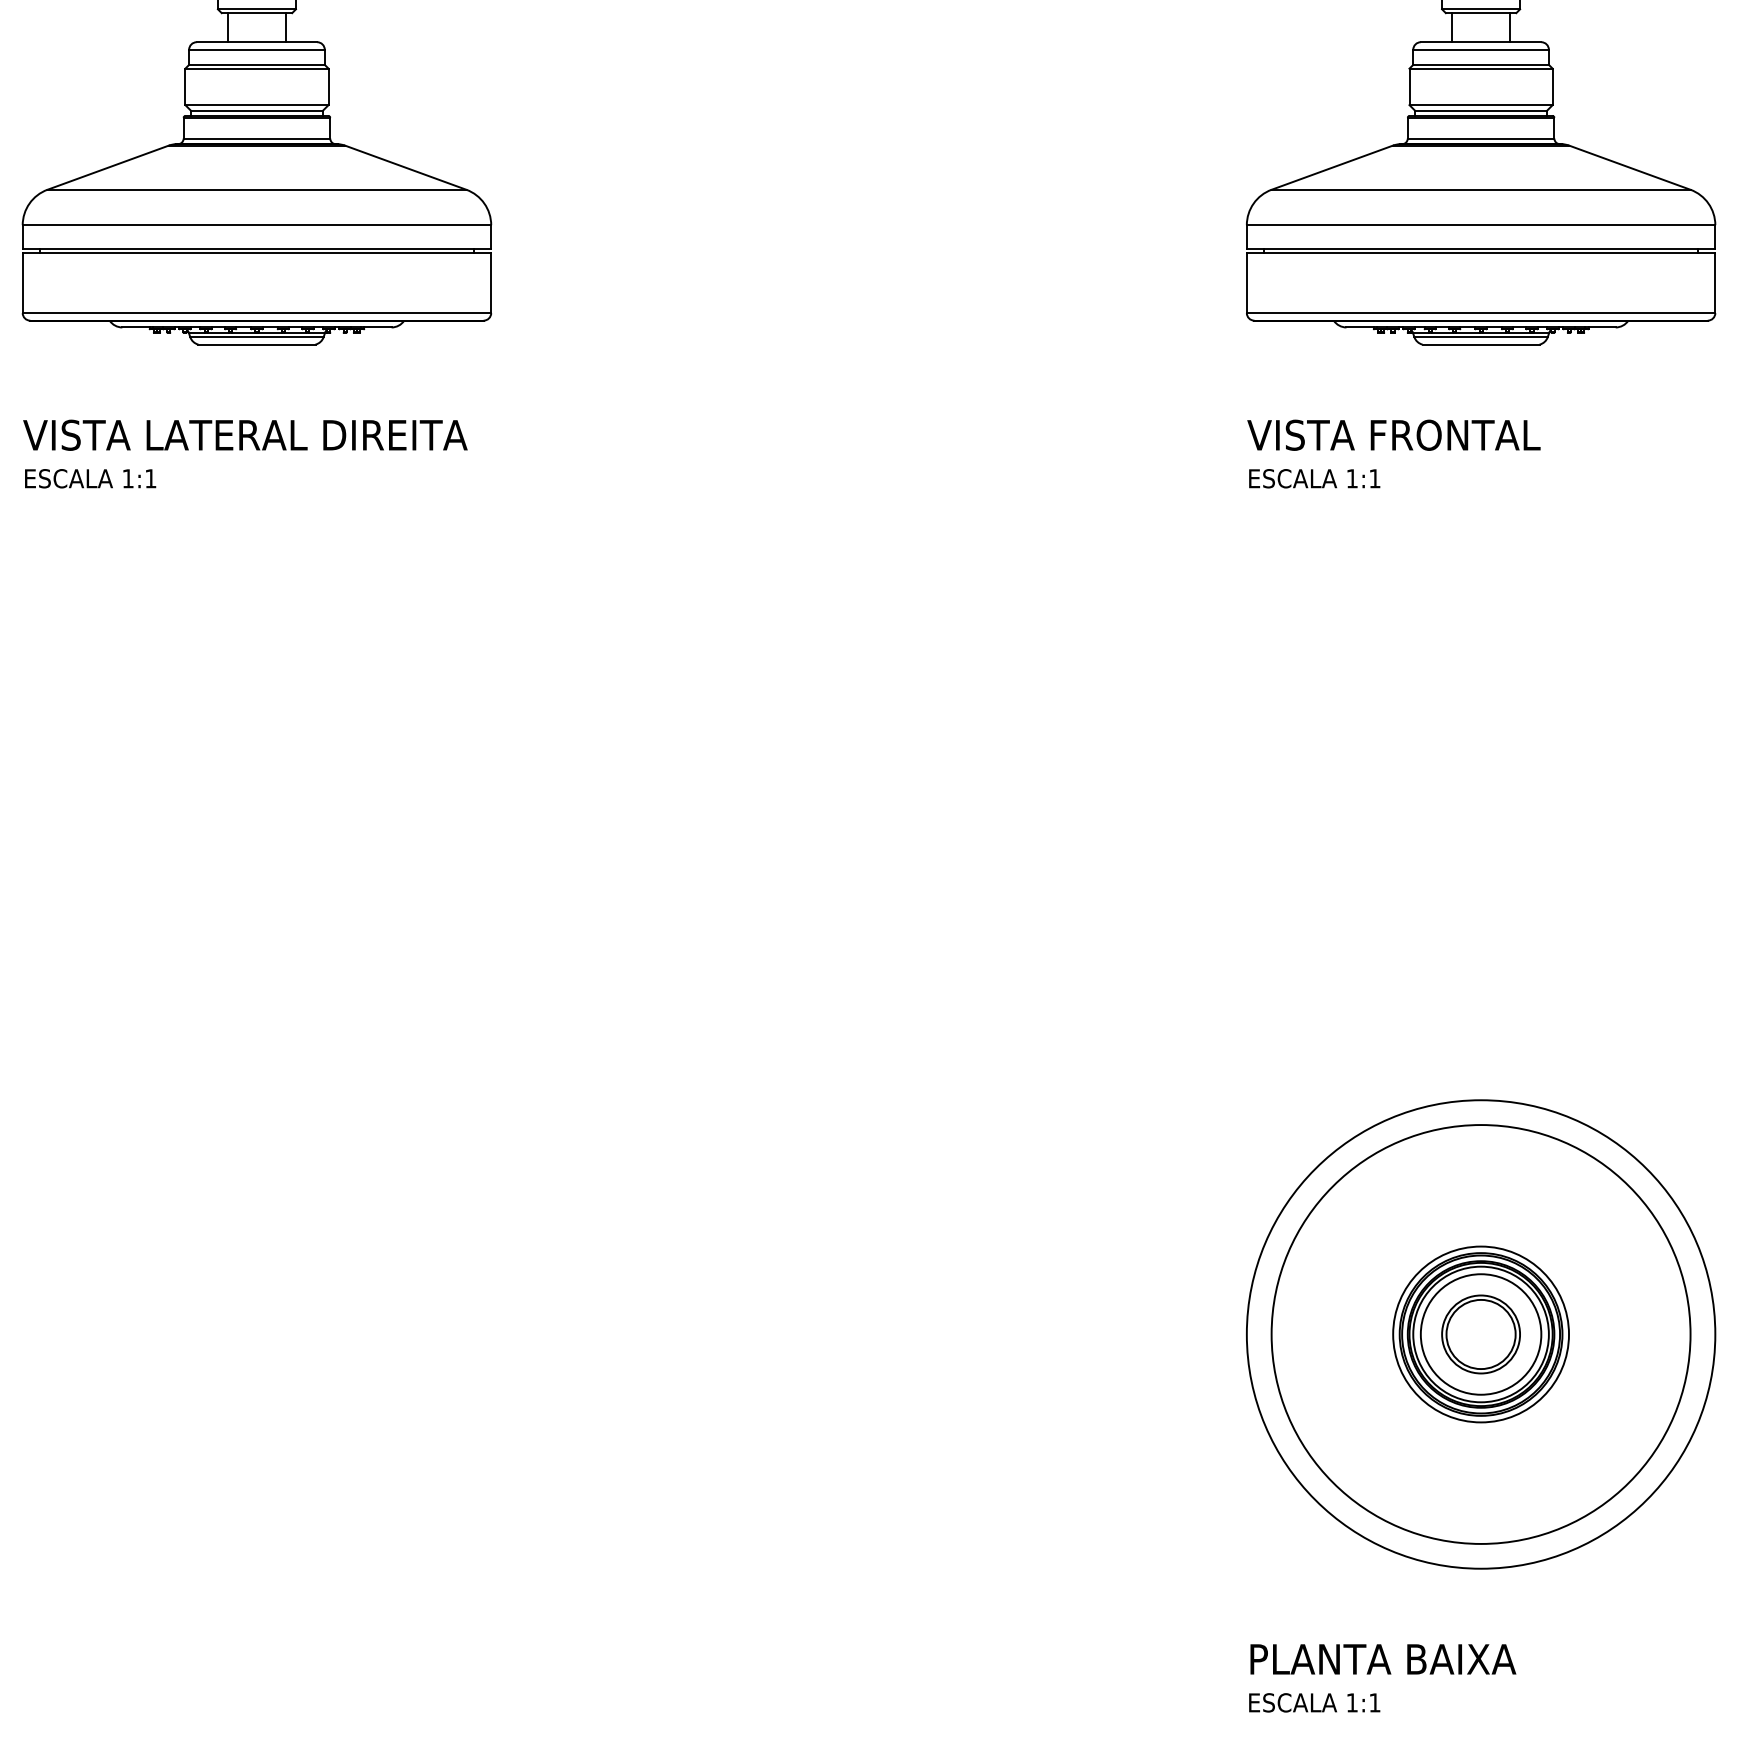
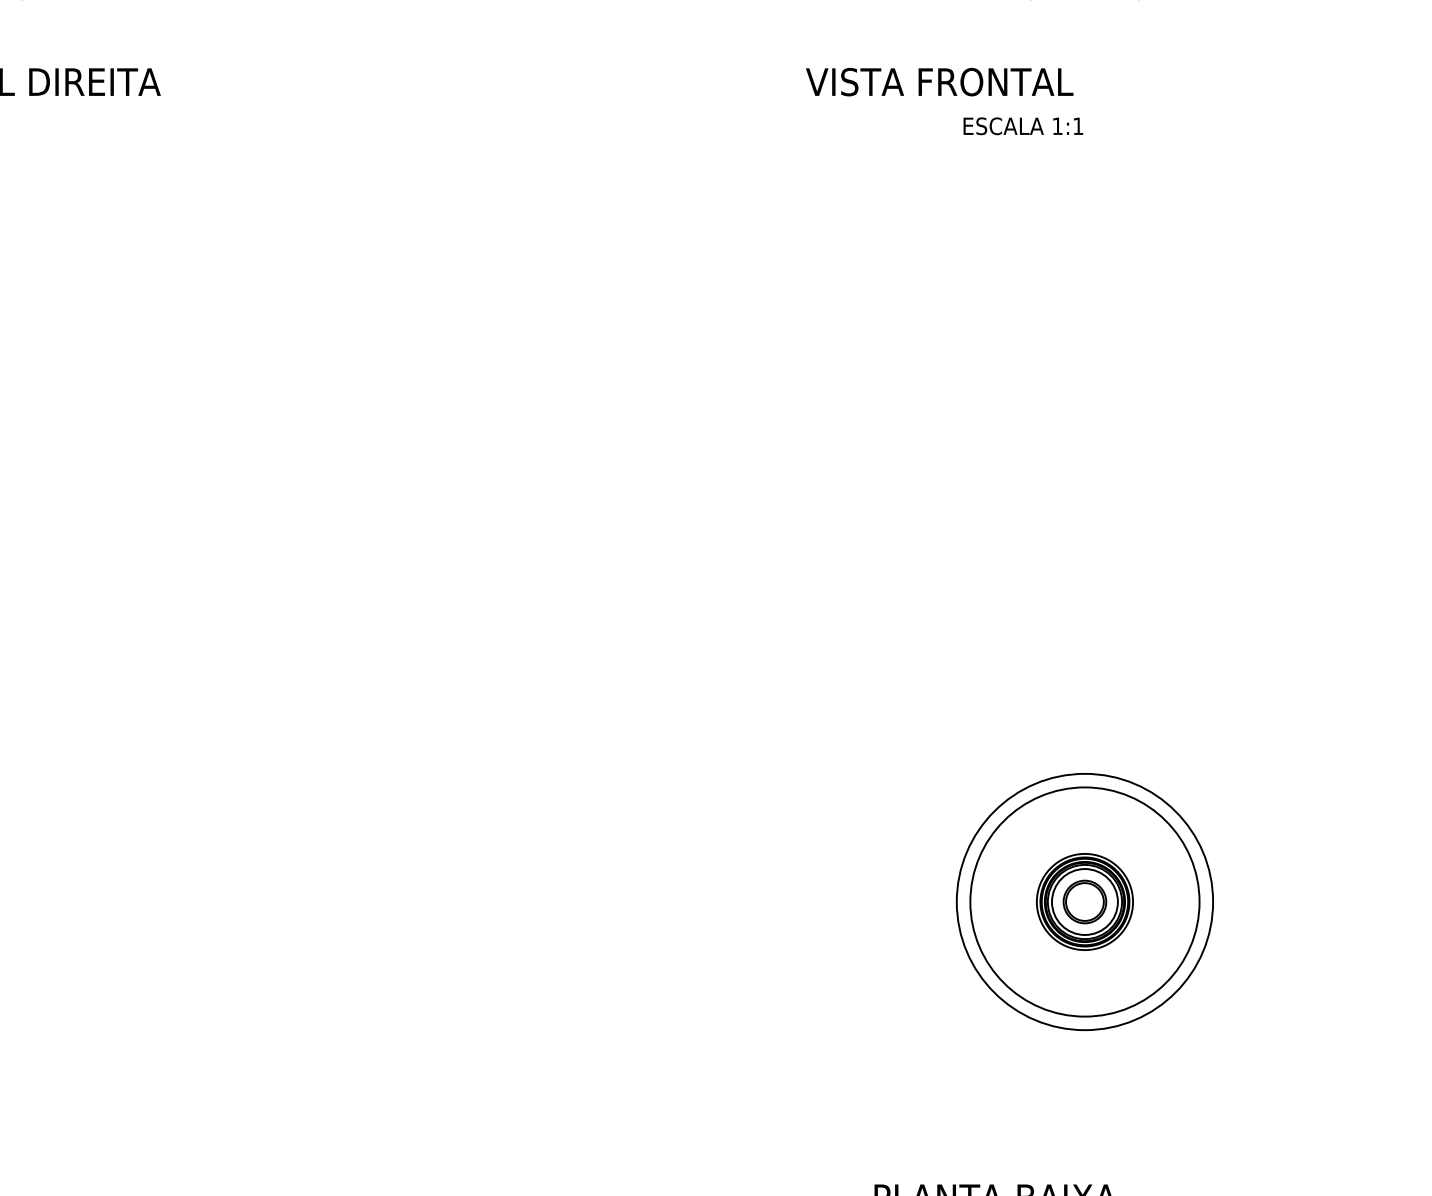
text: (1393, 434) -> (939, 81), moved
text: (1314, 478) -> (1023, 126), moved
part: (1481, 1334) -> (1085, 902), size x0.6

